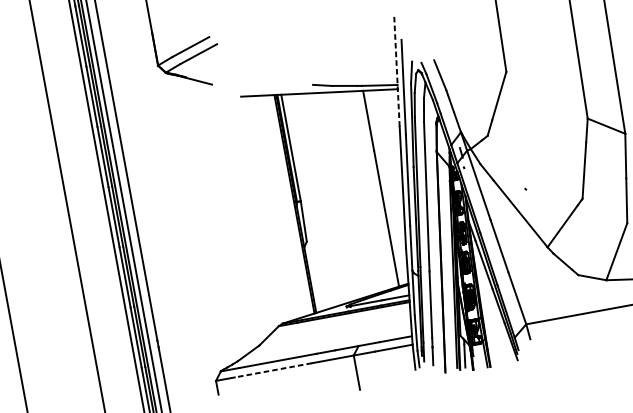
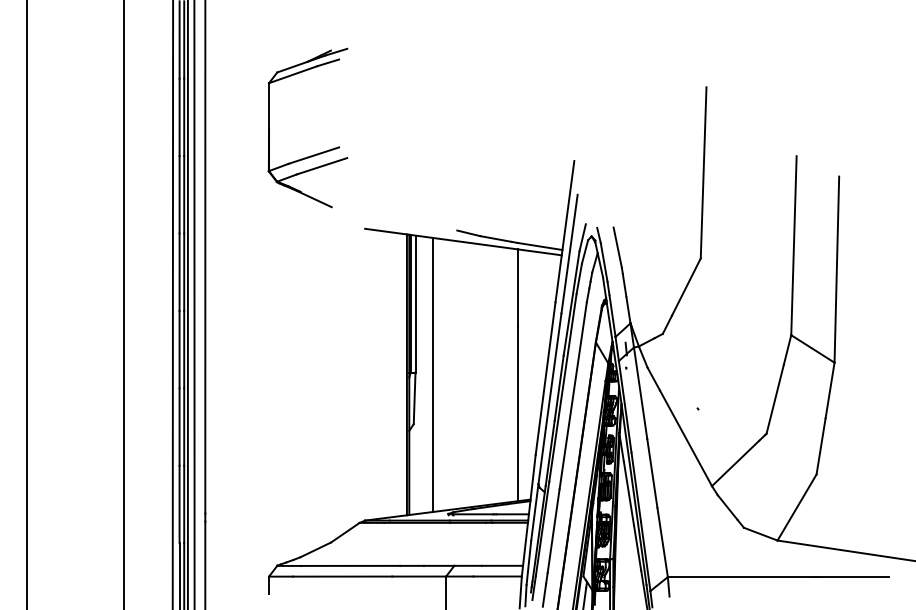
line: (396, 70) -> (564, 231), dashed -> solid
line: (314, 200) -> (432, 374), added
line: (273, 370) -> (342, 576), dashed -> solid

